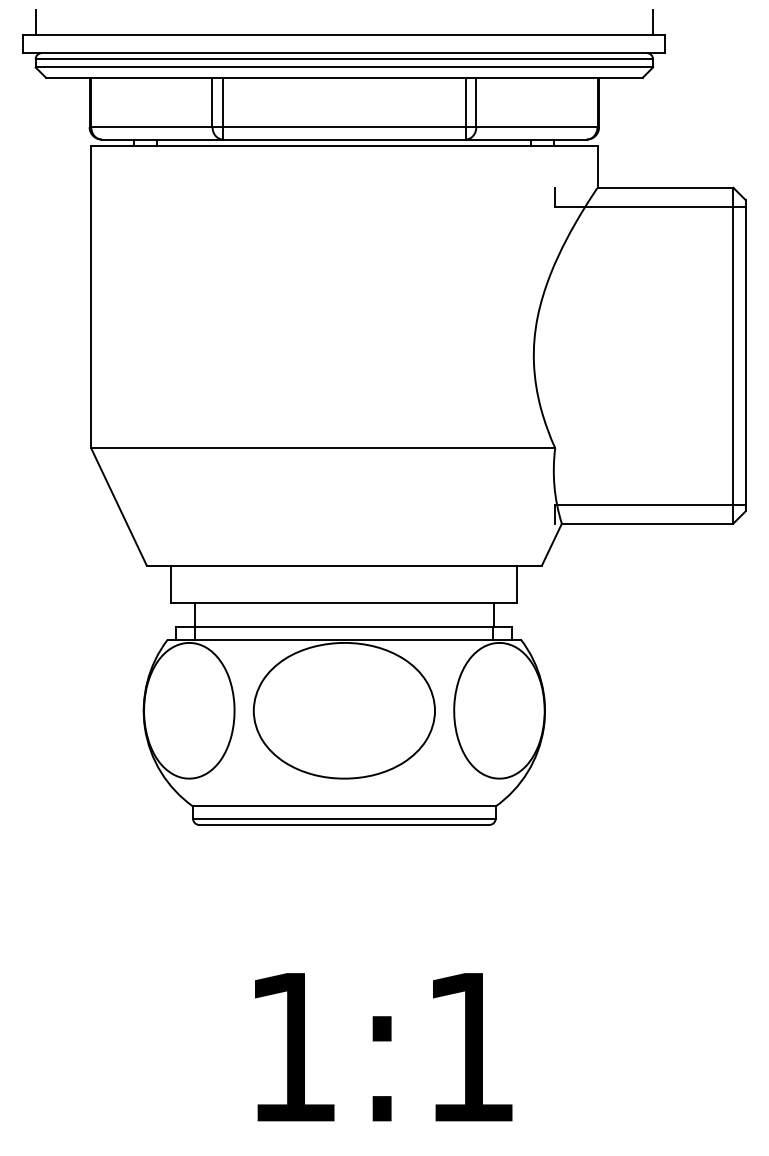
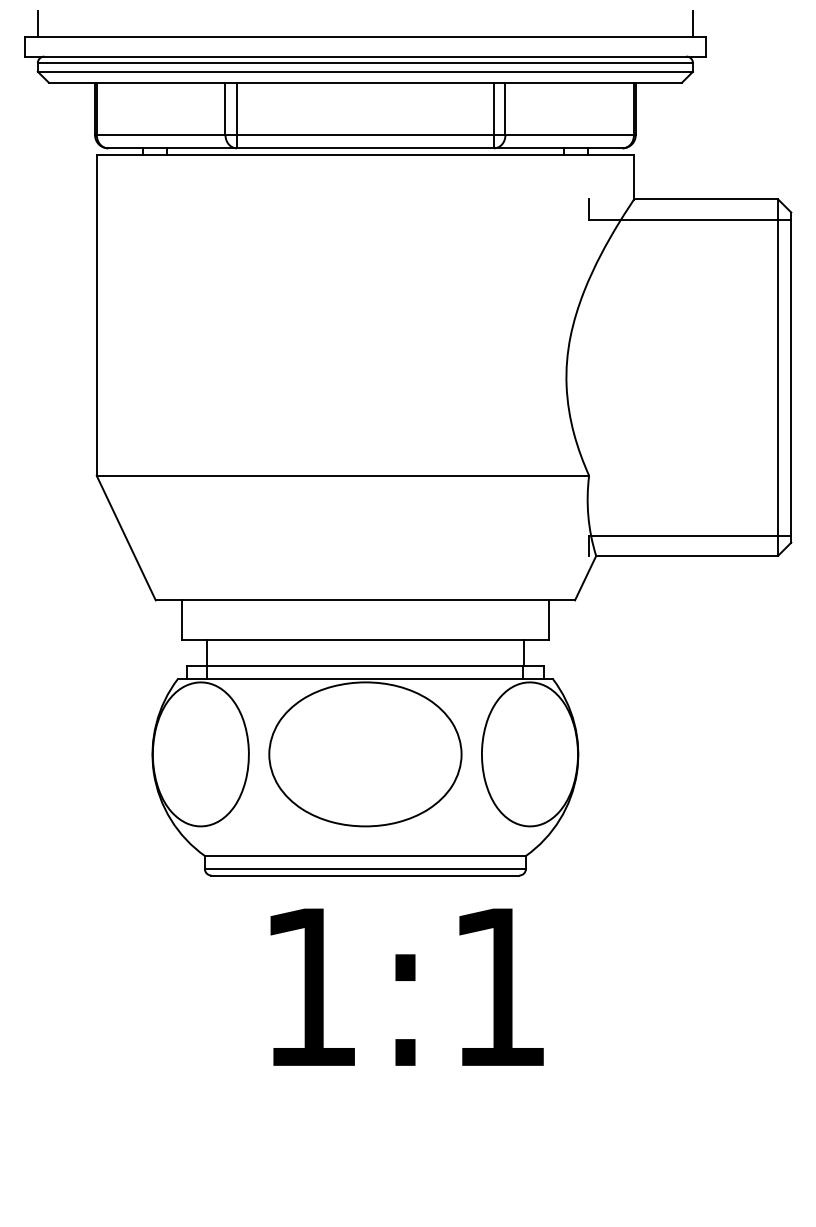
text: (383, 1047) -> (406, 987), moved

